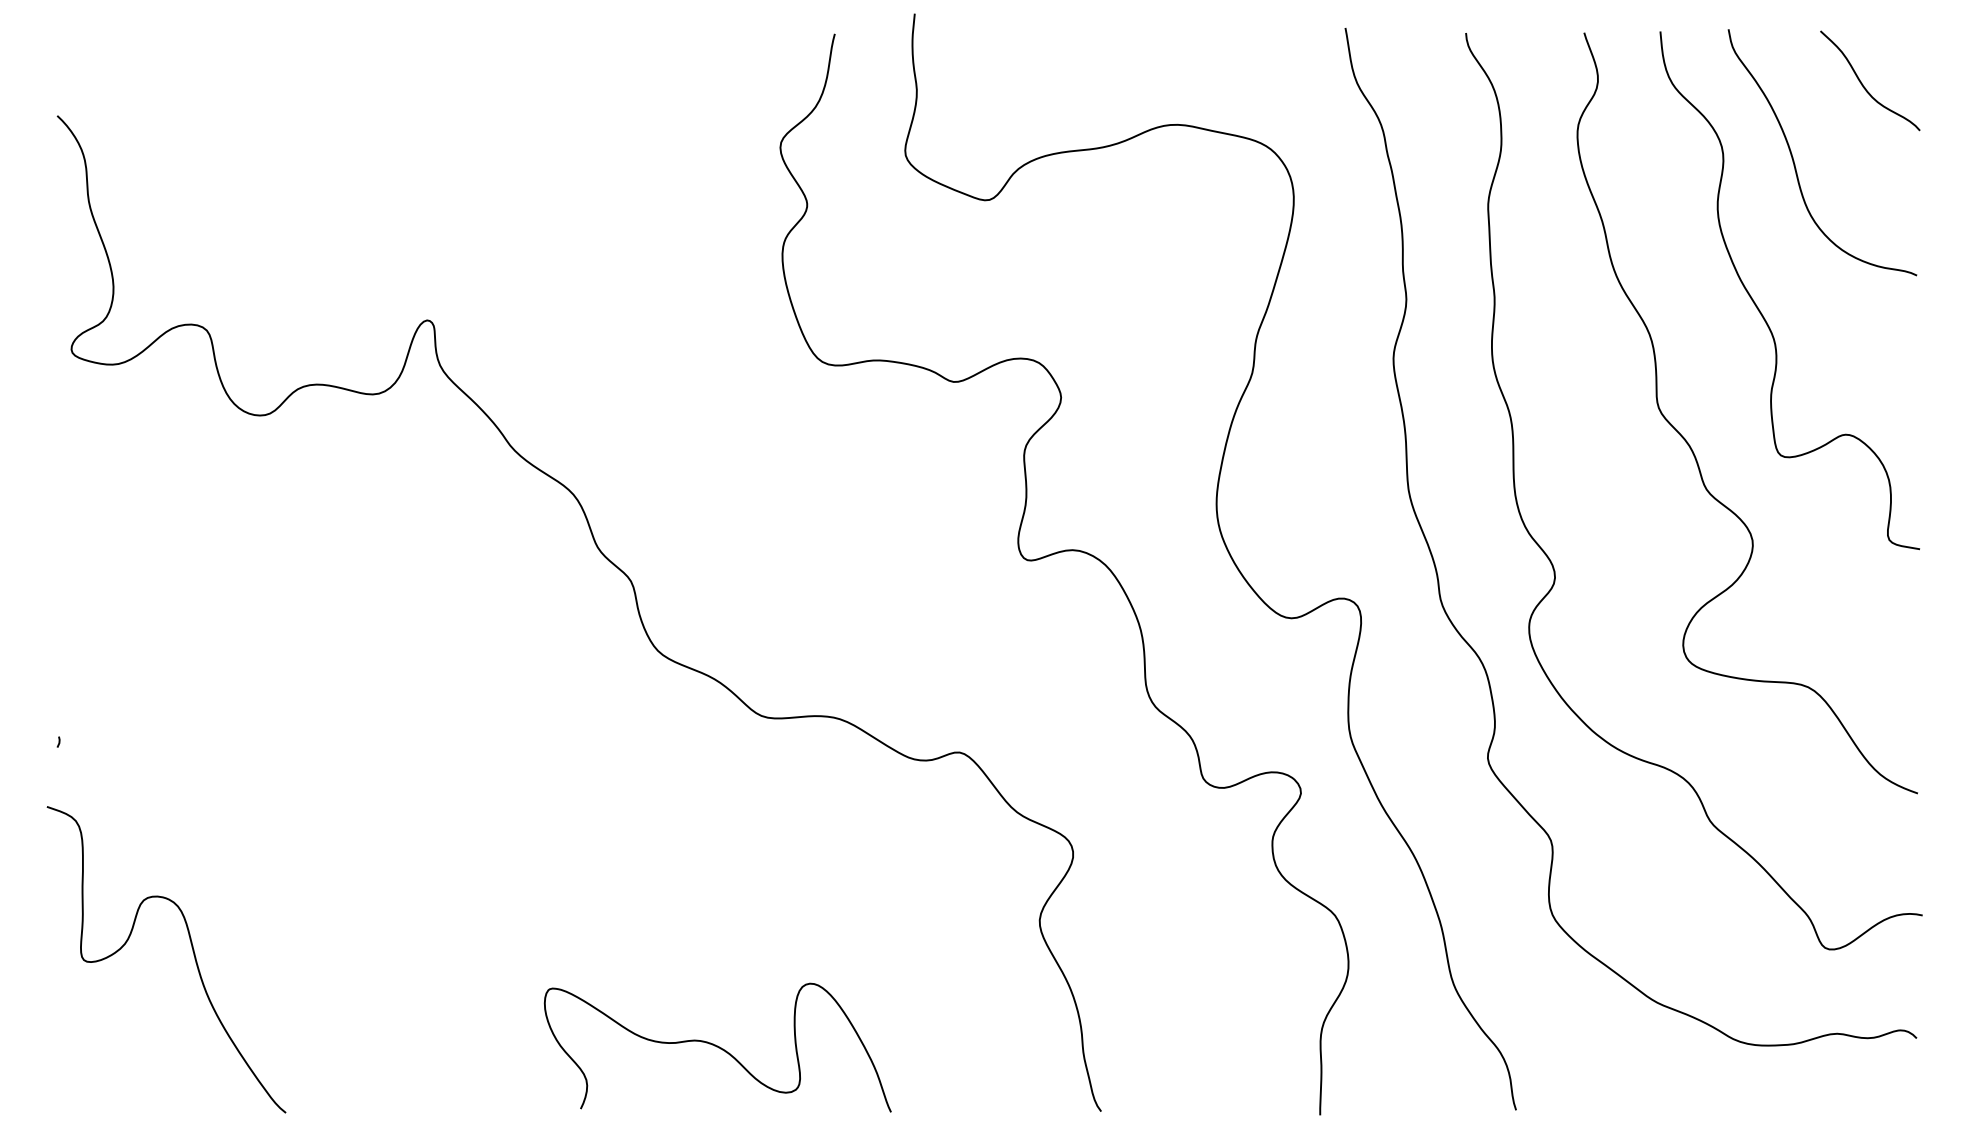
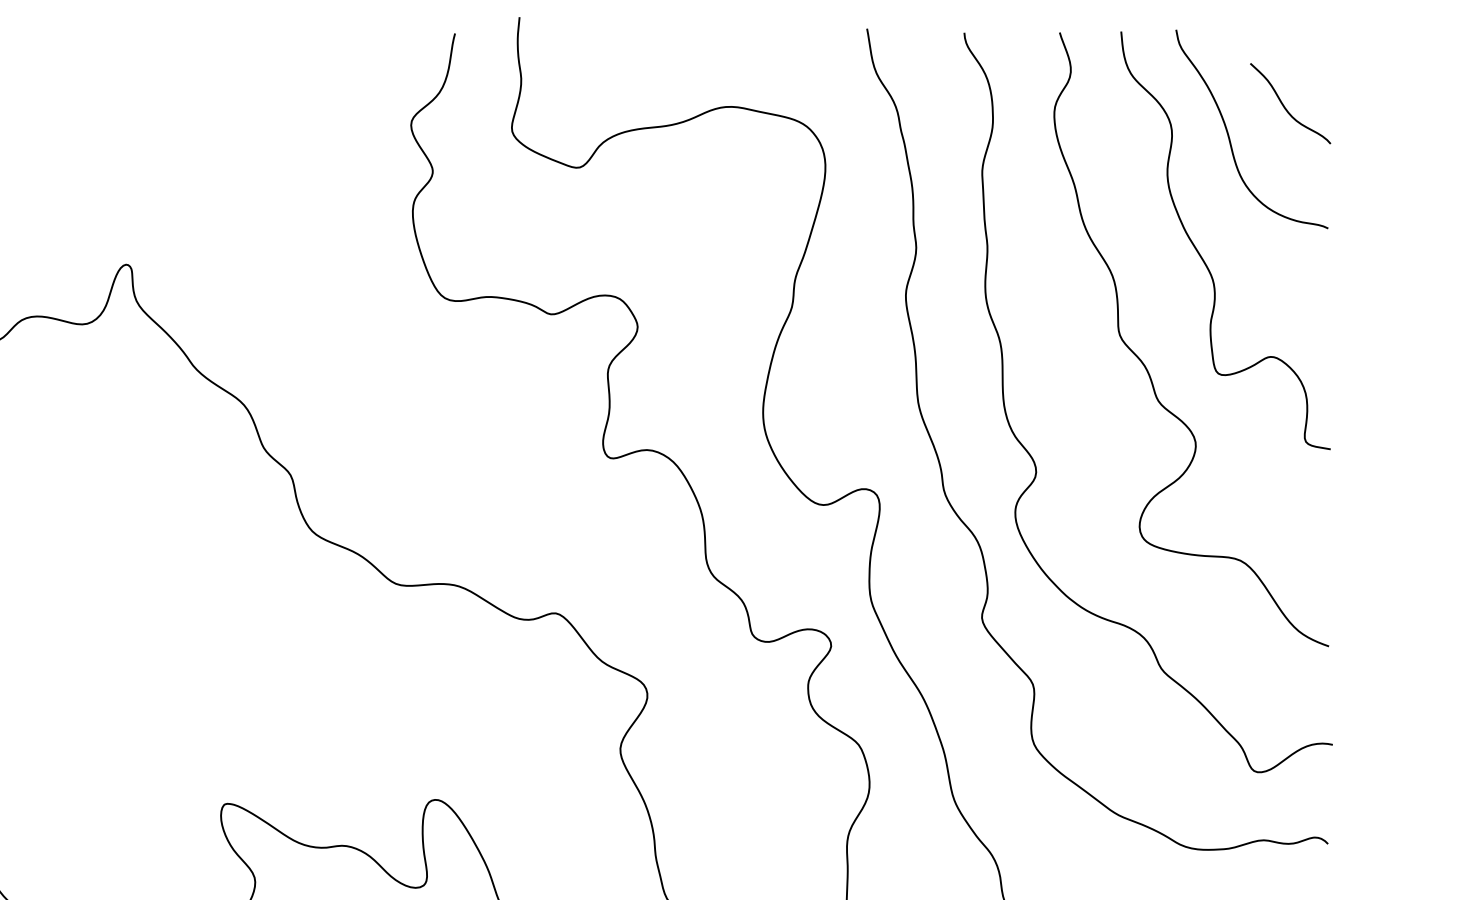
curve: (1863, 84) -> (1285, 106), moved

